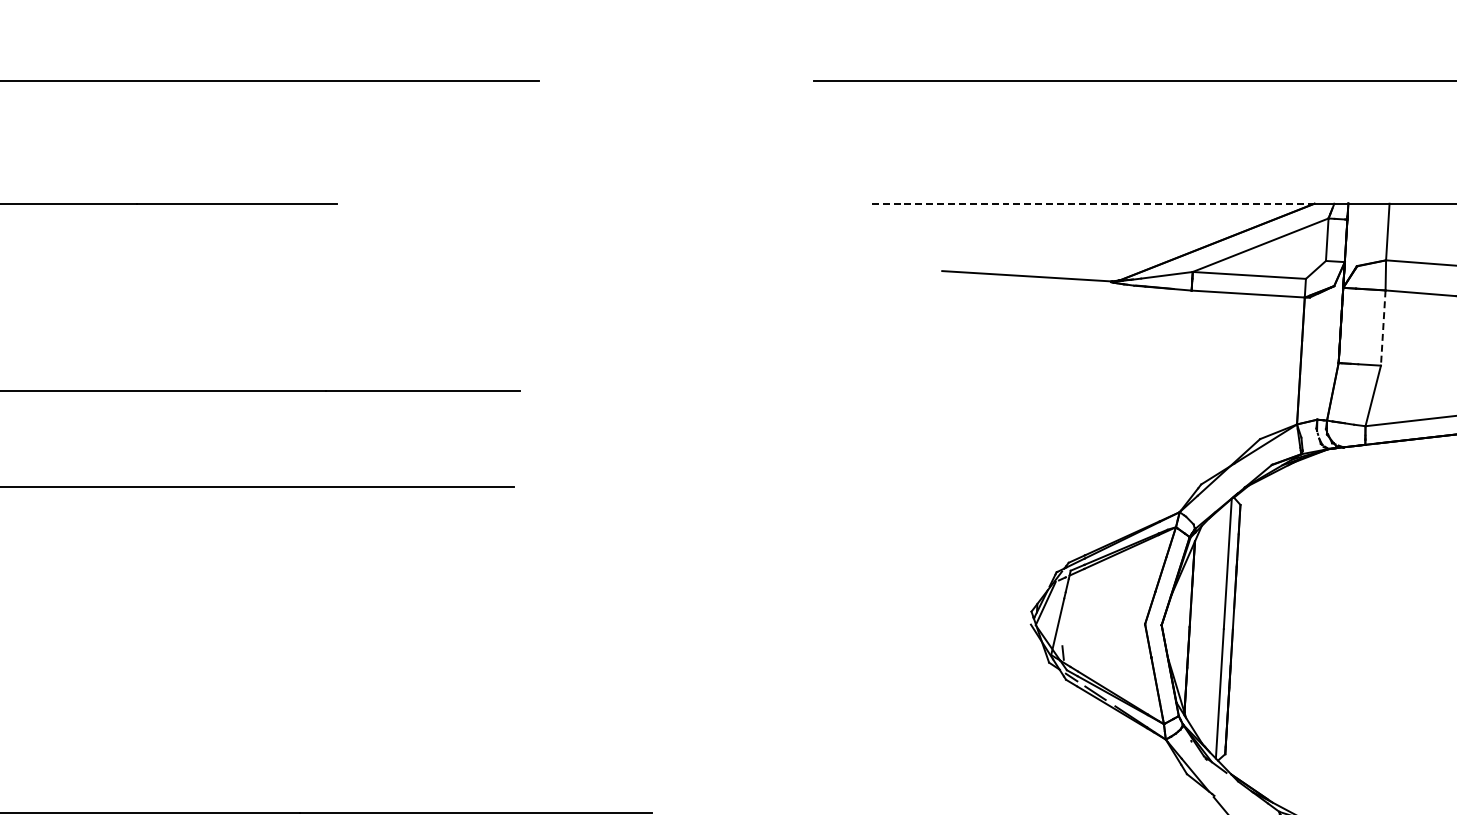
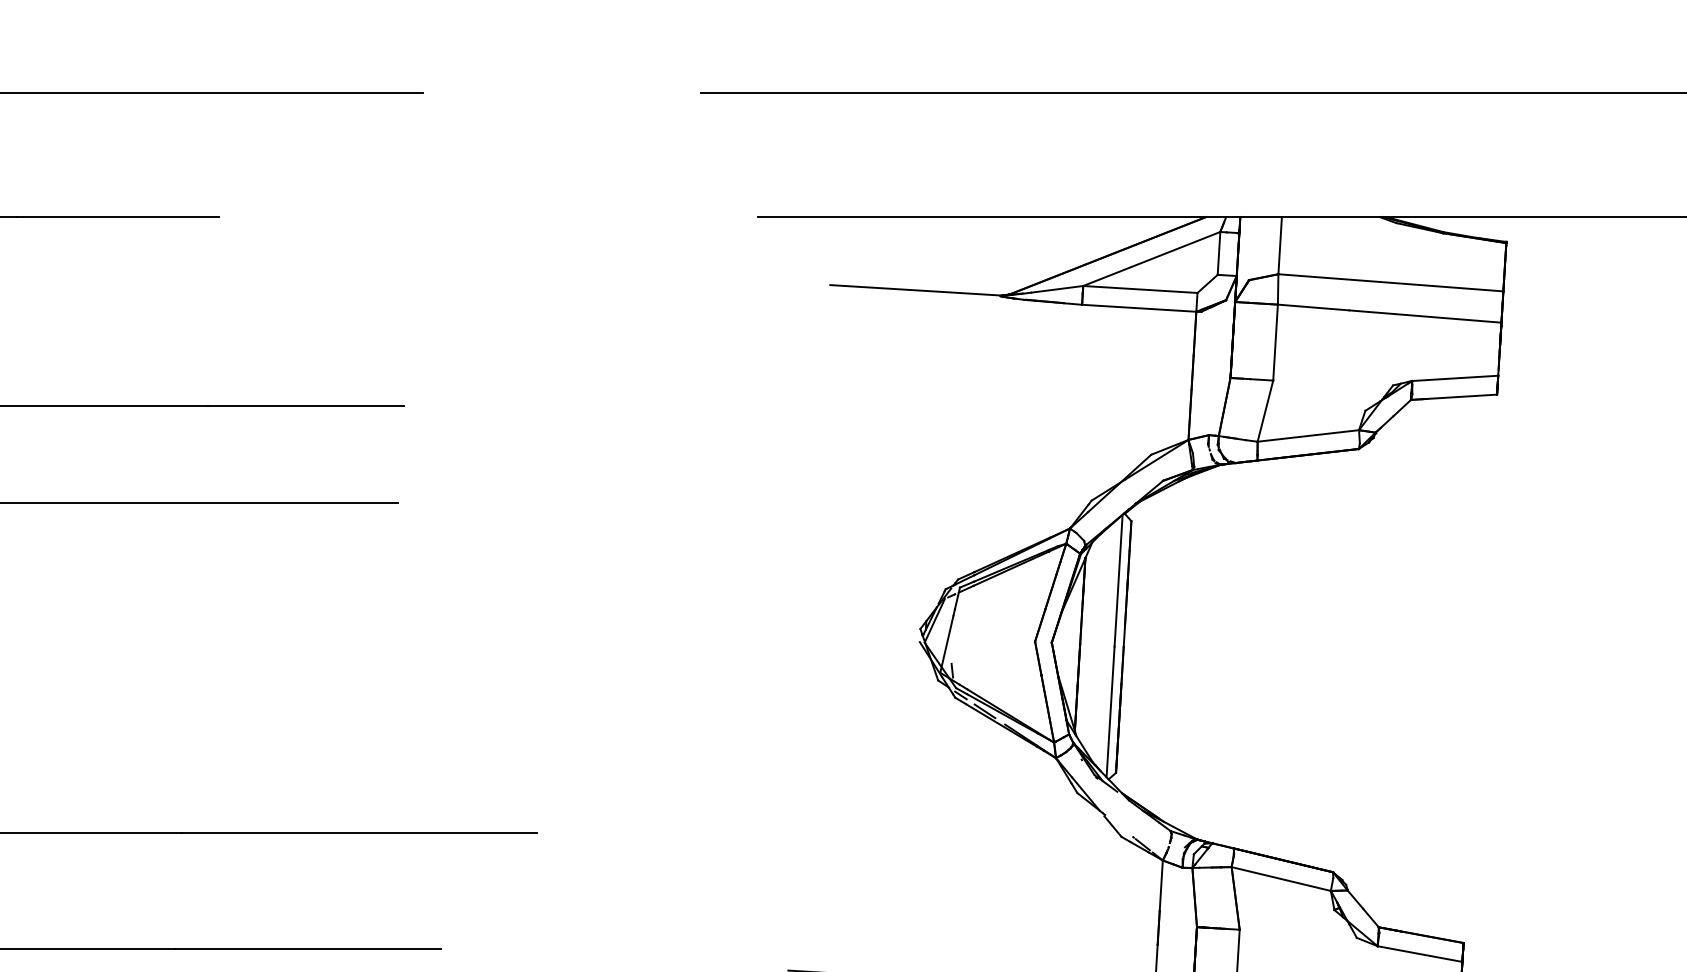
line: (1093, 204) -> (982, 217), dashed -> solid
line: (1383, 328) -> (1275, 343), dashed -> solid

